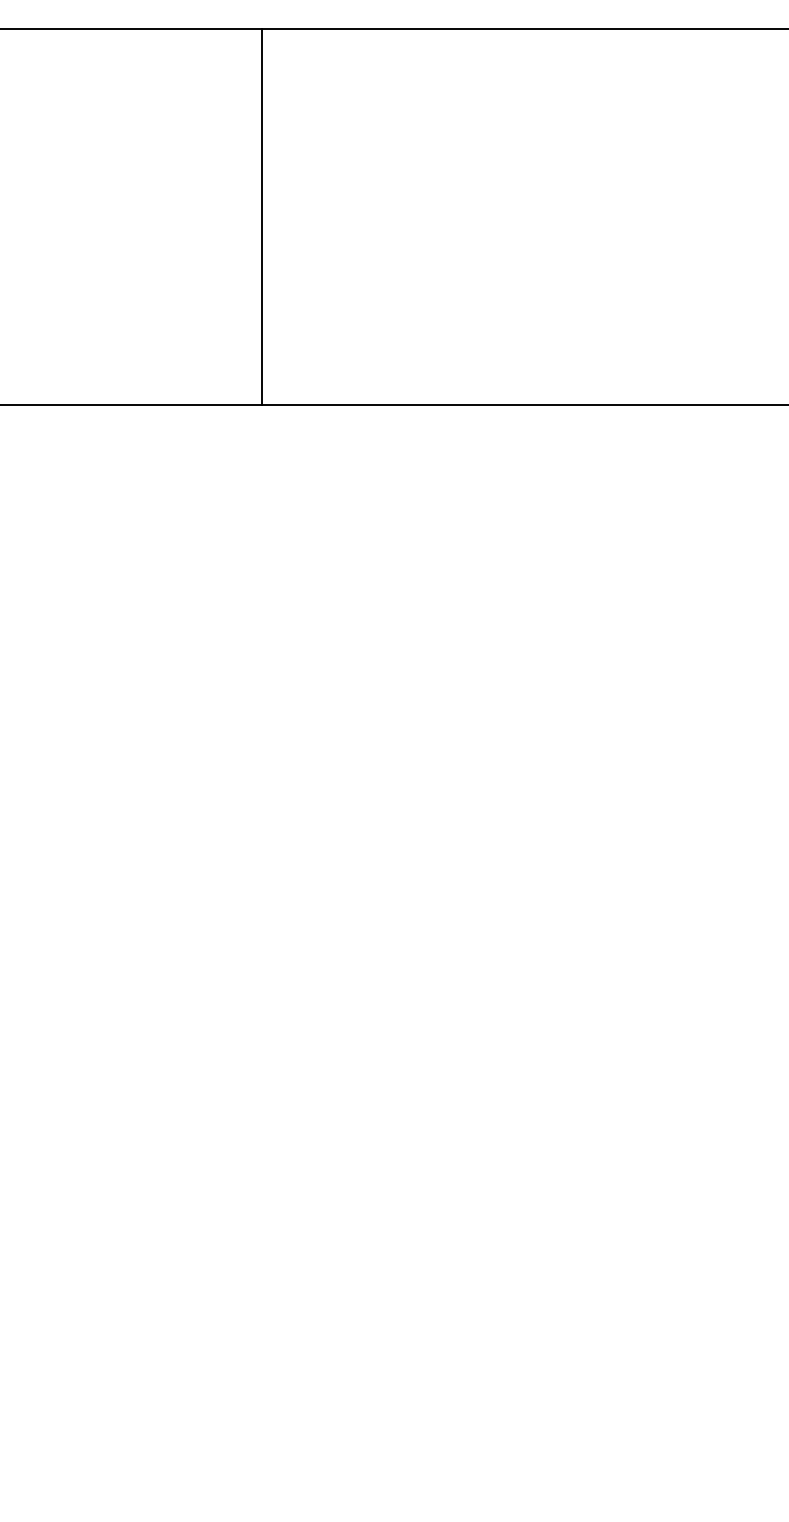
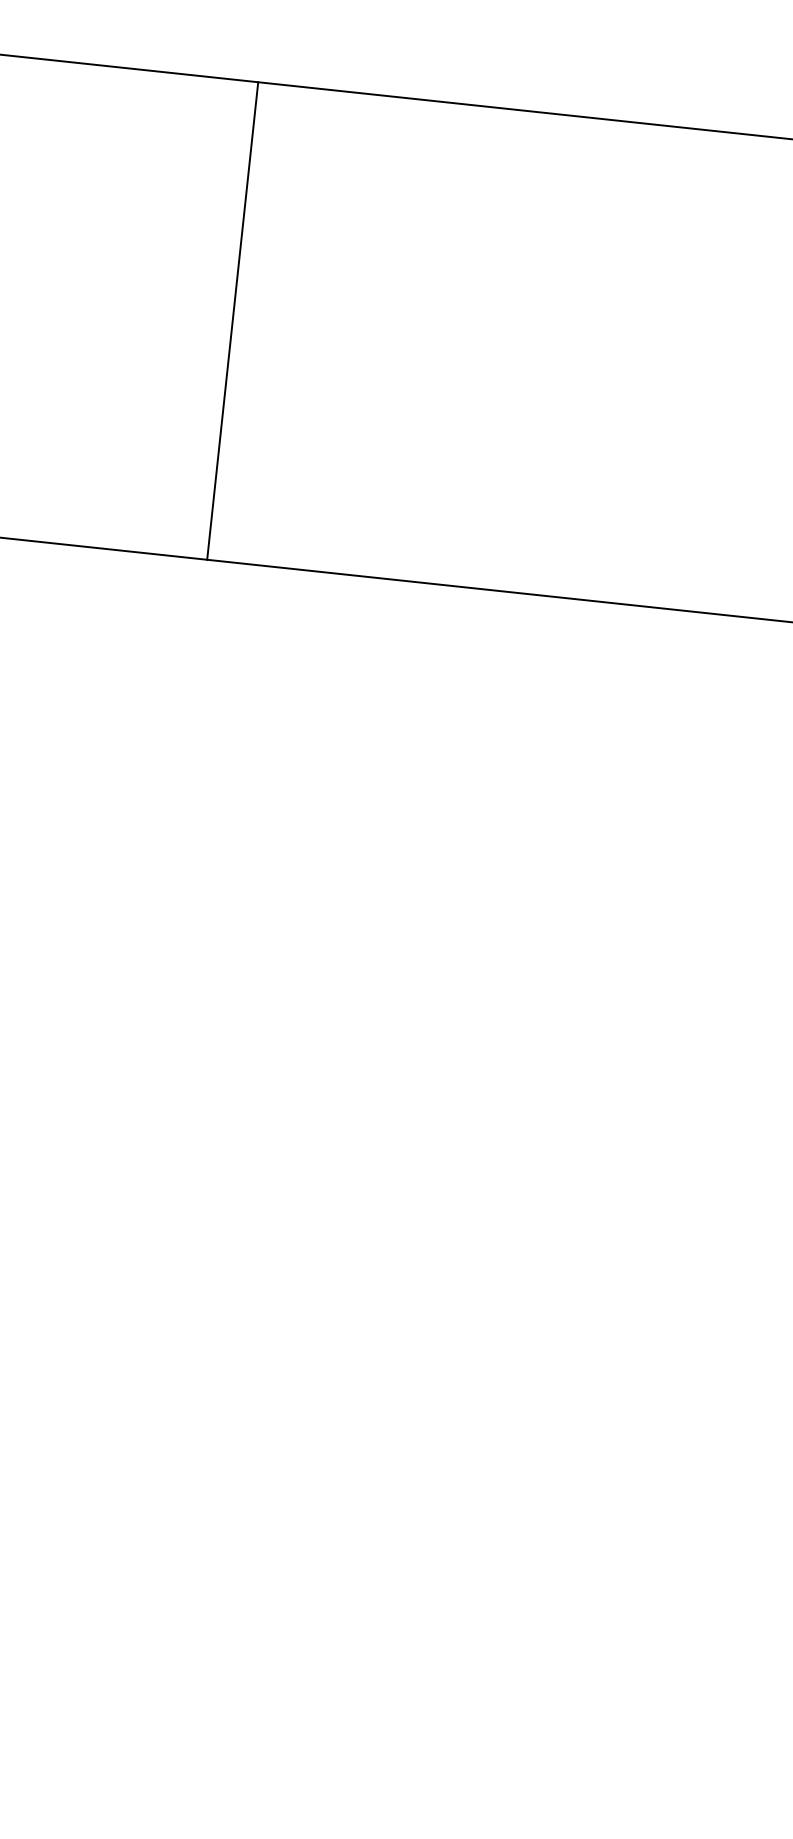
line: (262, 216) -> (232, 320), moved

